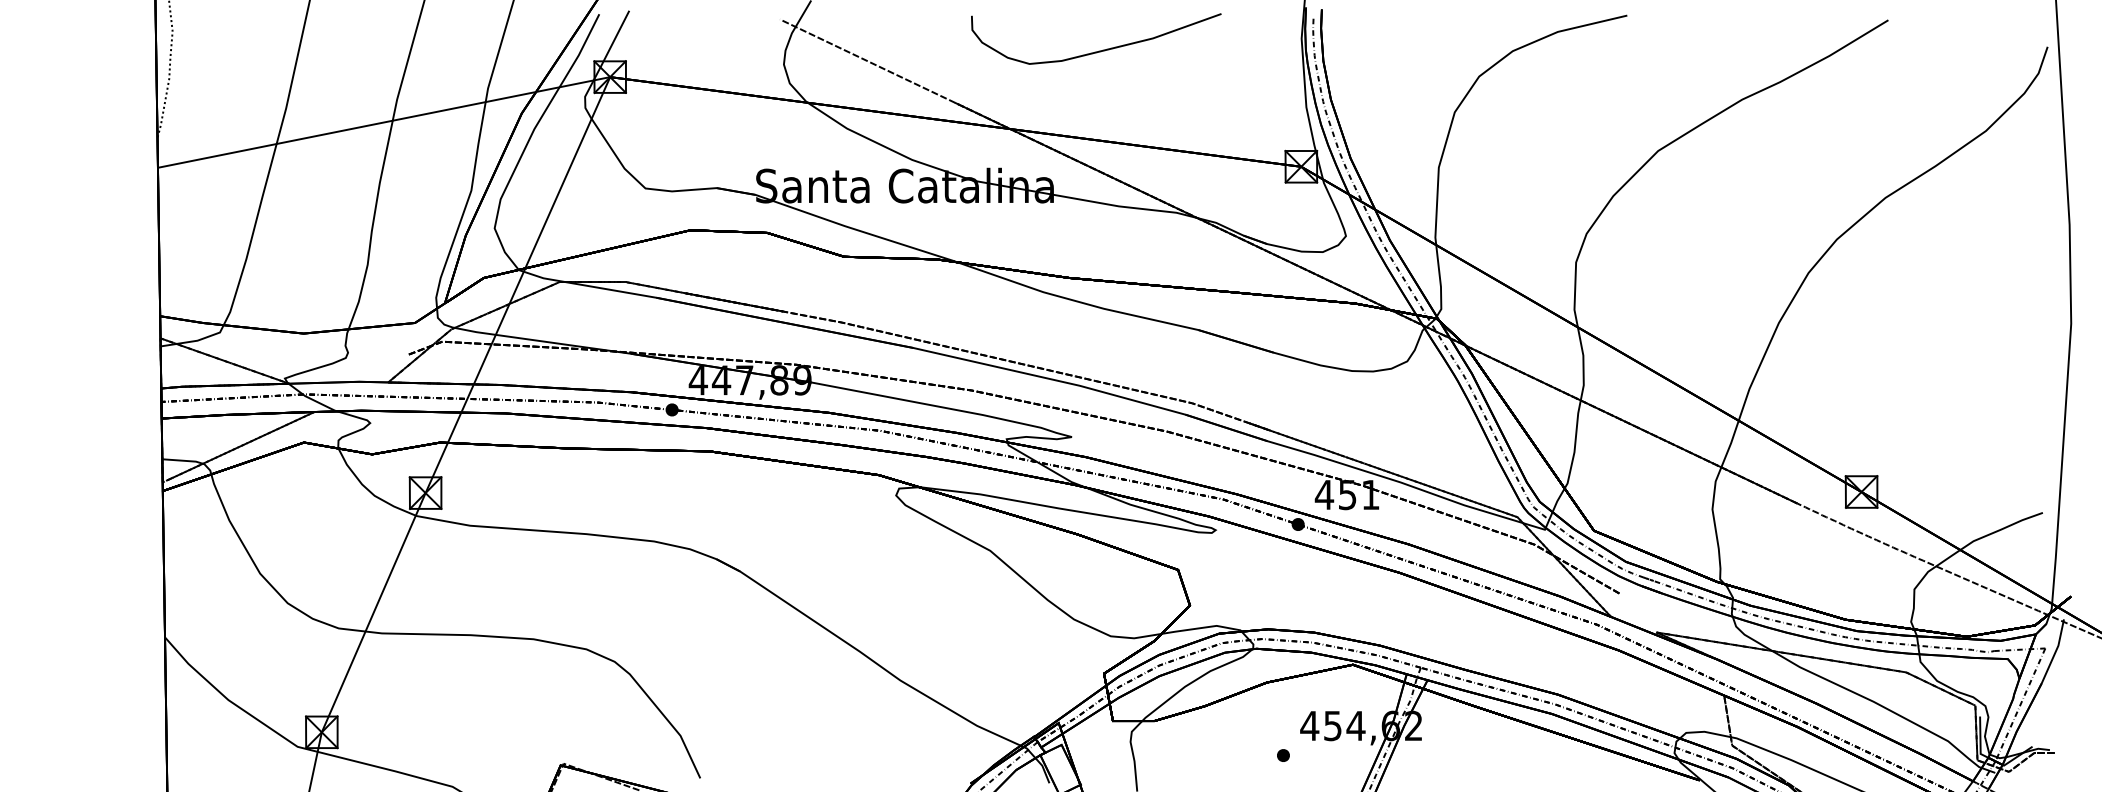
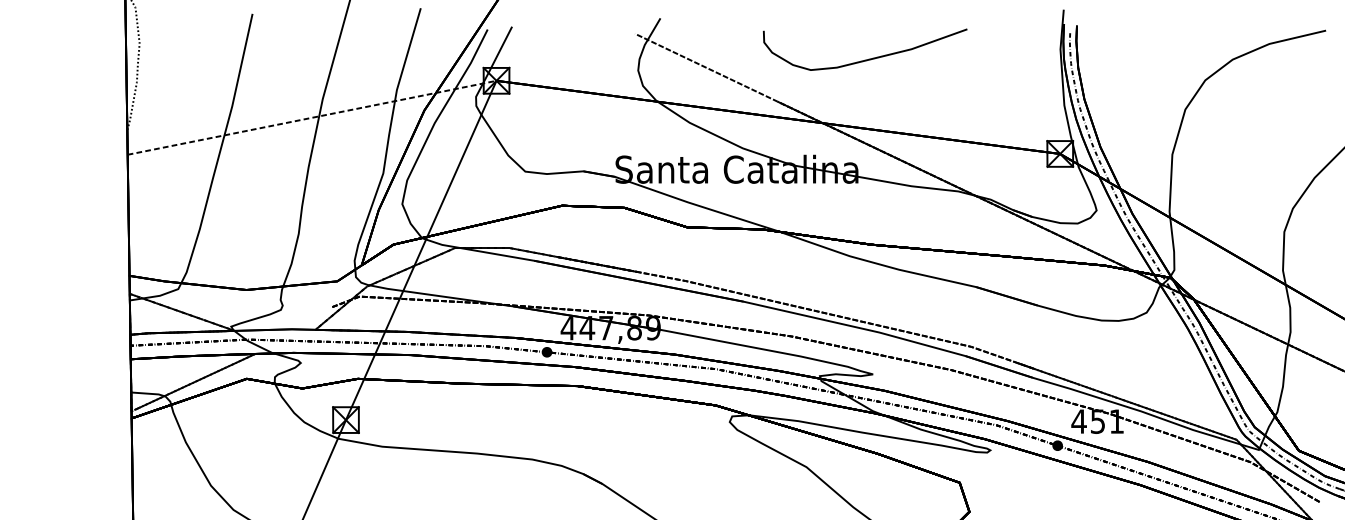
curve: (1098, 50) -> (867, 59), moved
line: (384, 122) -> (312, 117), solid -> dashed

